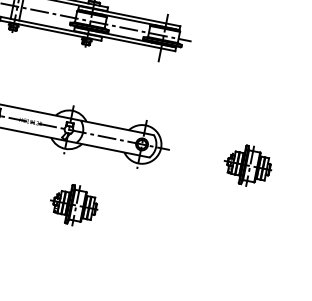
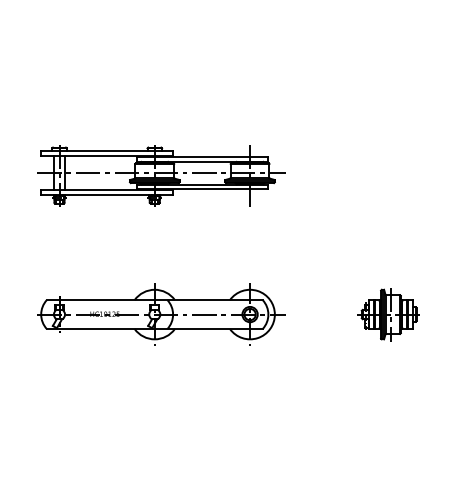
part: (74, 205) -> (180, 407), removed

